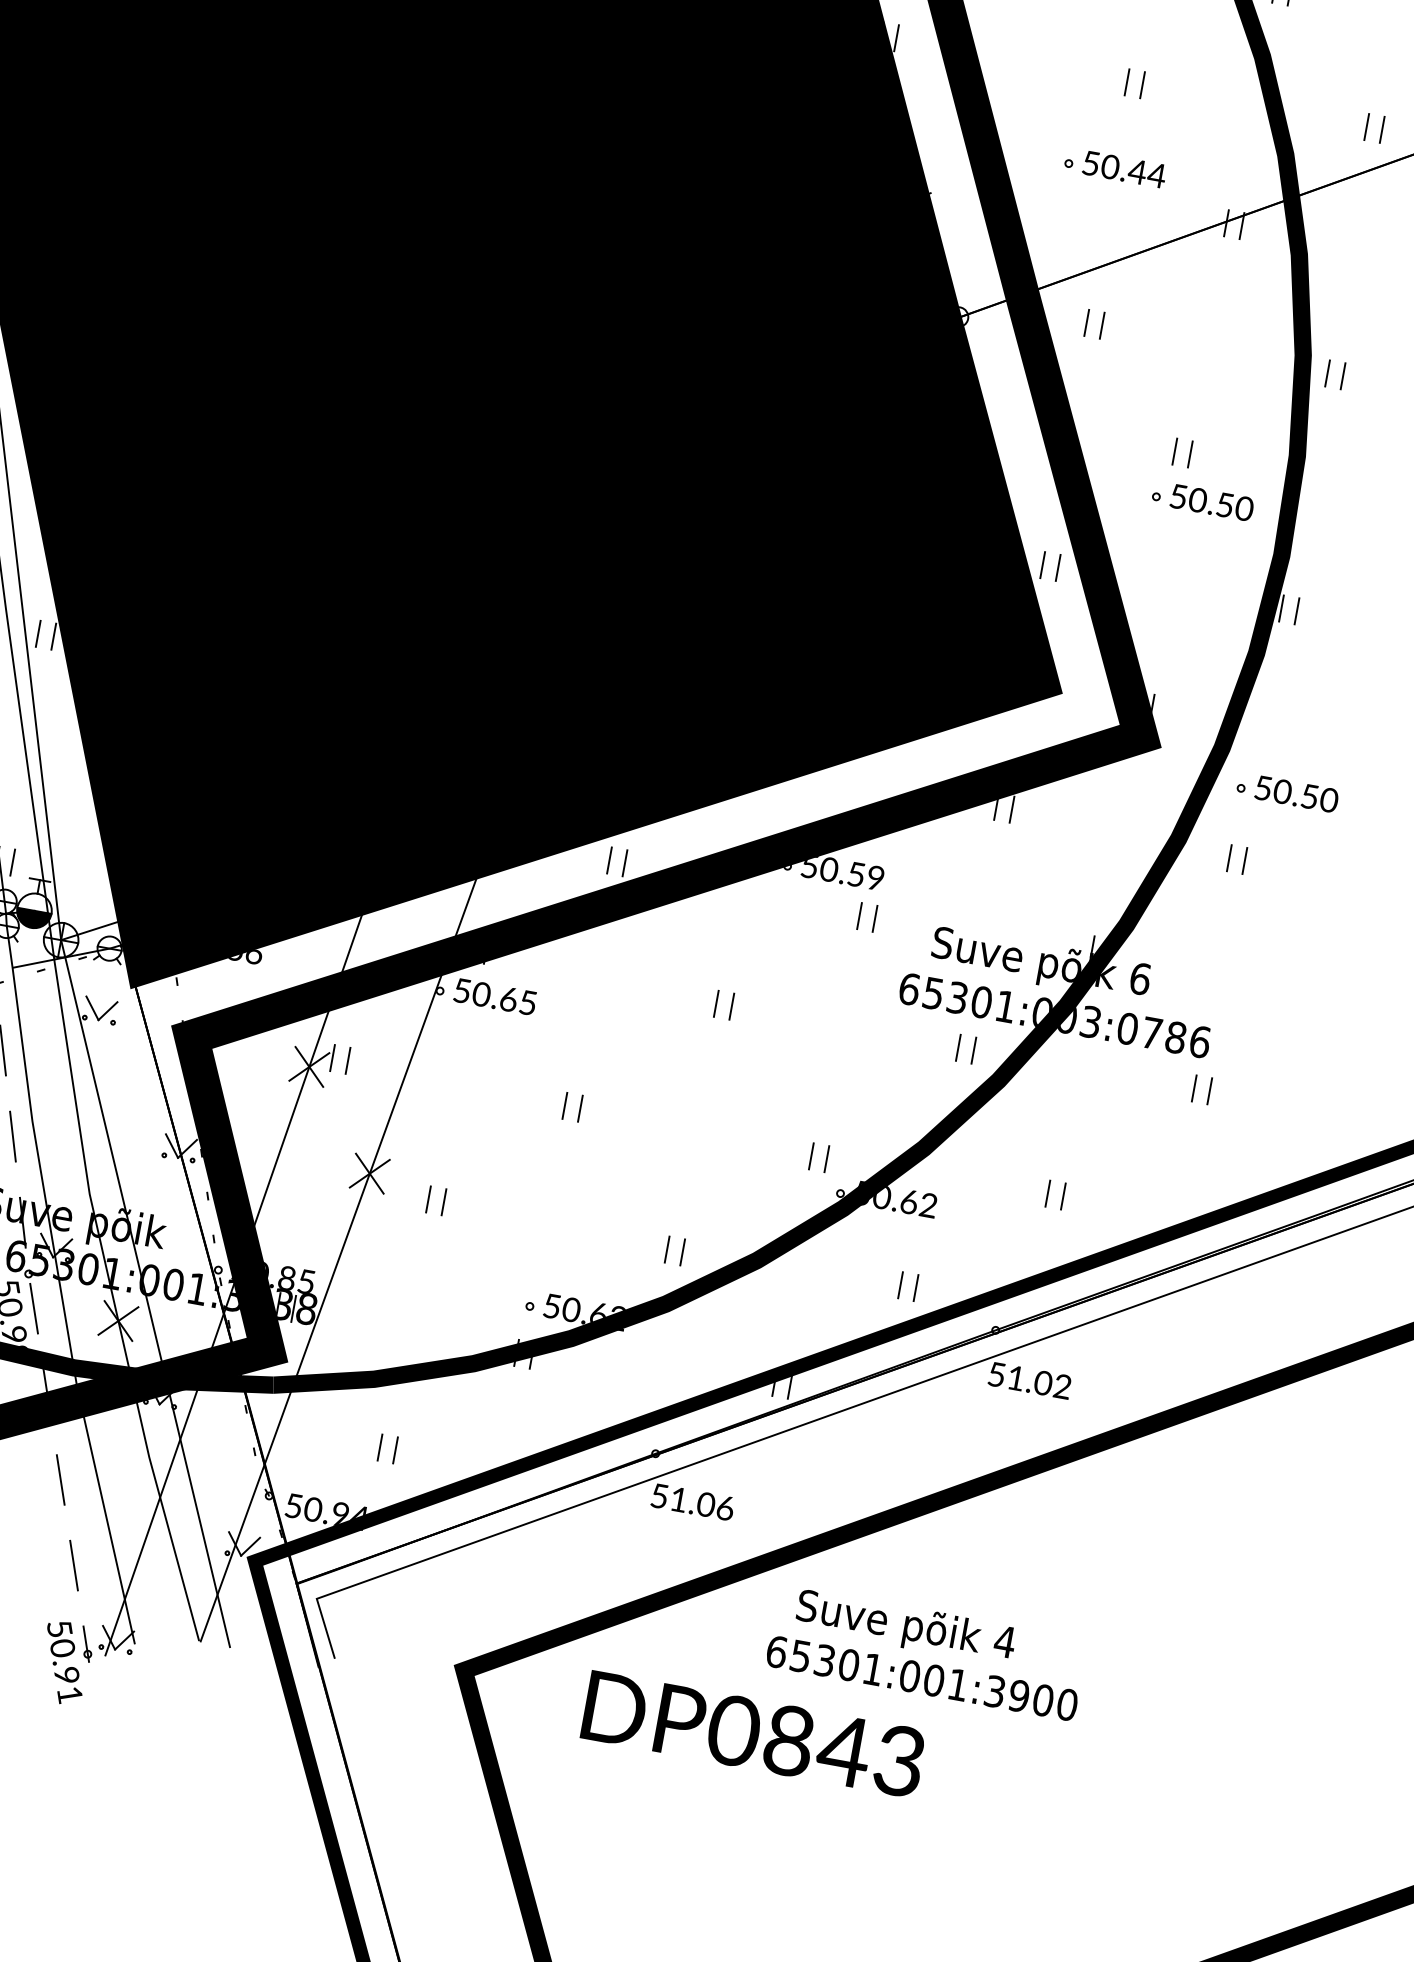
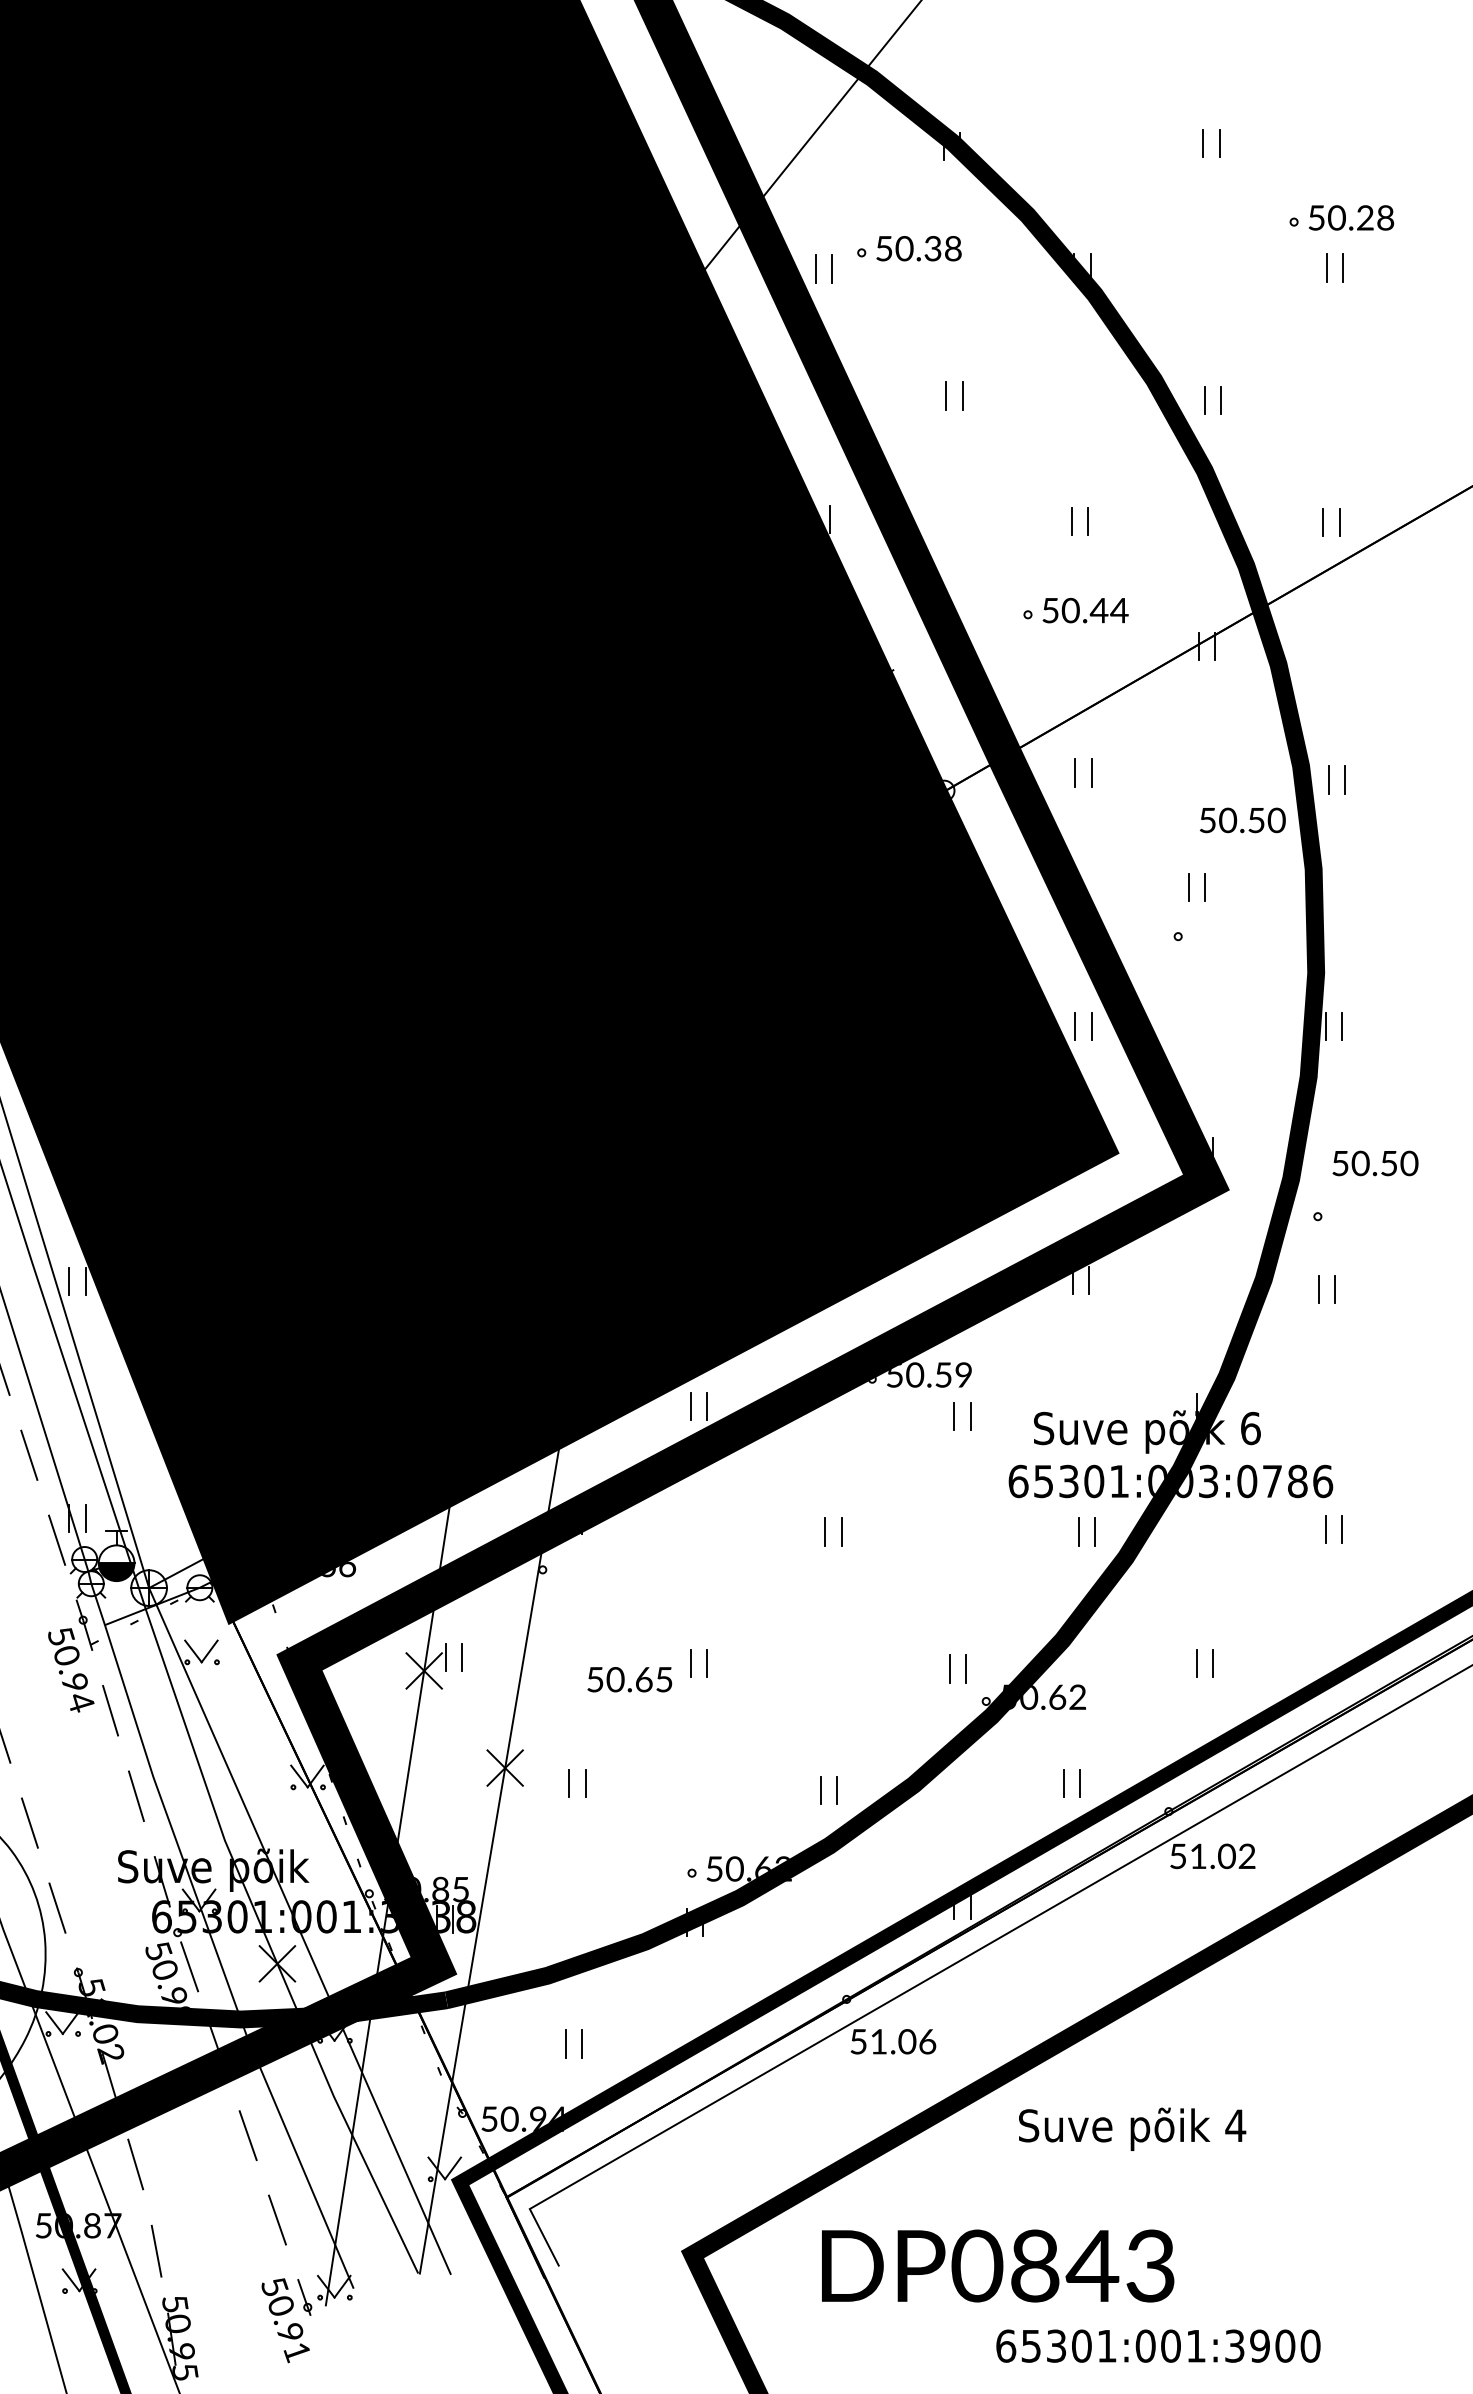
text: (1211, 502) -> (1242, 820), moved
text: (1296, 794) -> (1375, 1163), moved
text: (494, 996) -> (629, 1679), moved
text: (922, 1677) -> (1158, 2345), moved

